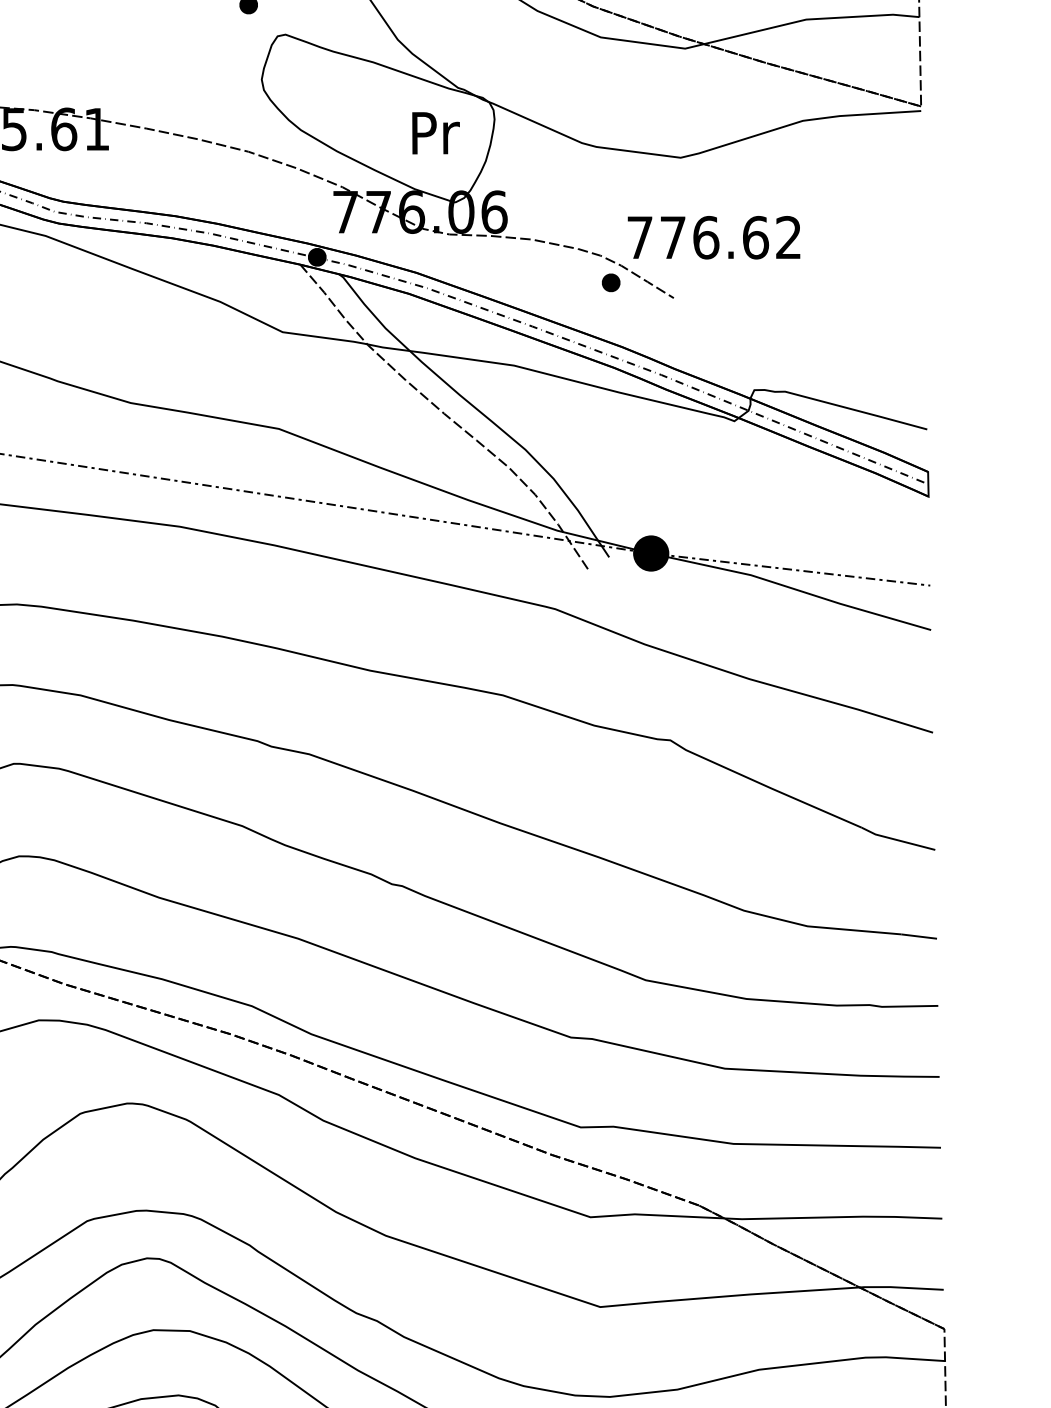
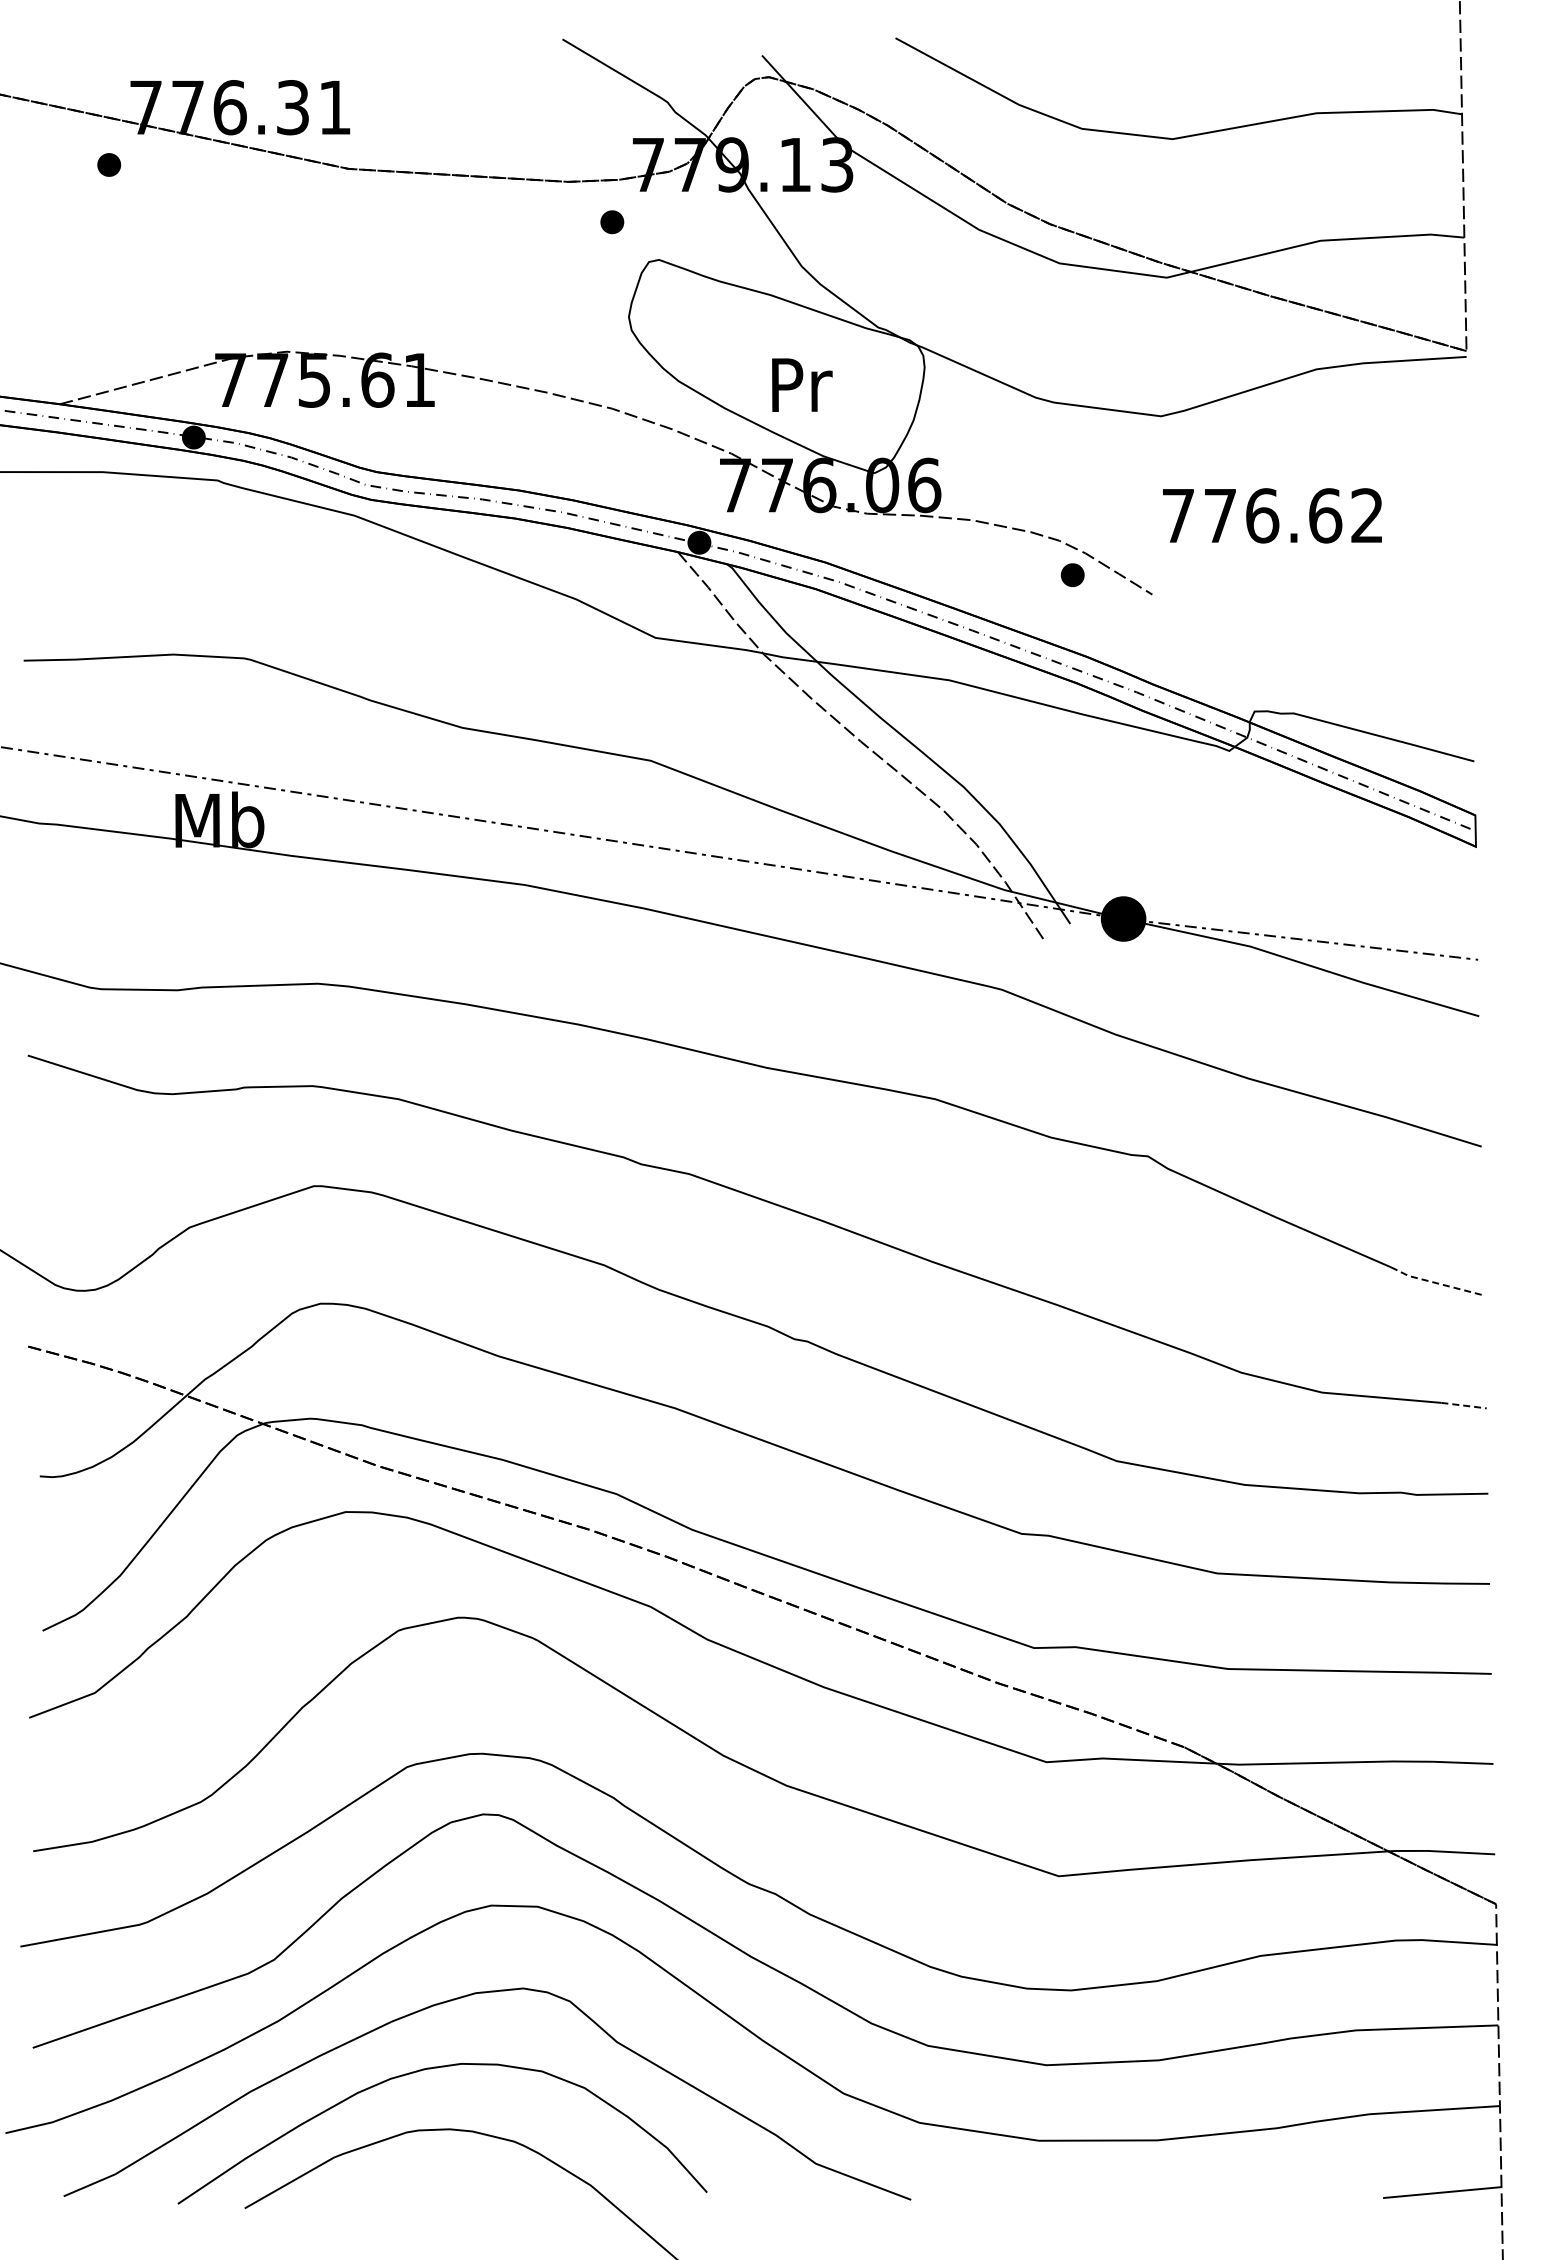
text: (436, 132) -> (802, 384), moved
text: (714, 237) -> (1272, 515), moved
line: (897, 840) -> (1436, 1283), solid -> dashed
line: (919, 936) -> (1464, 1405), solid -> dashed

